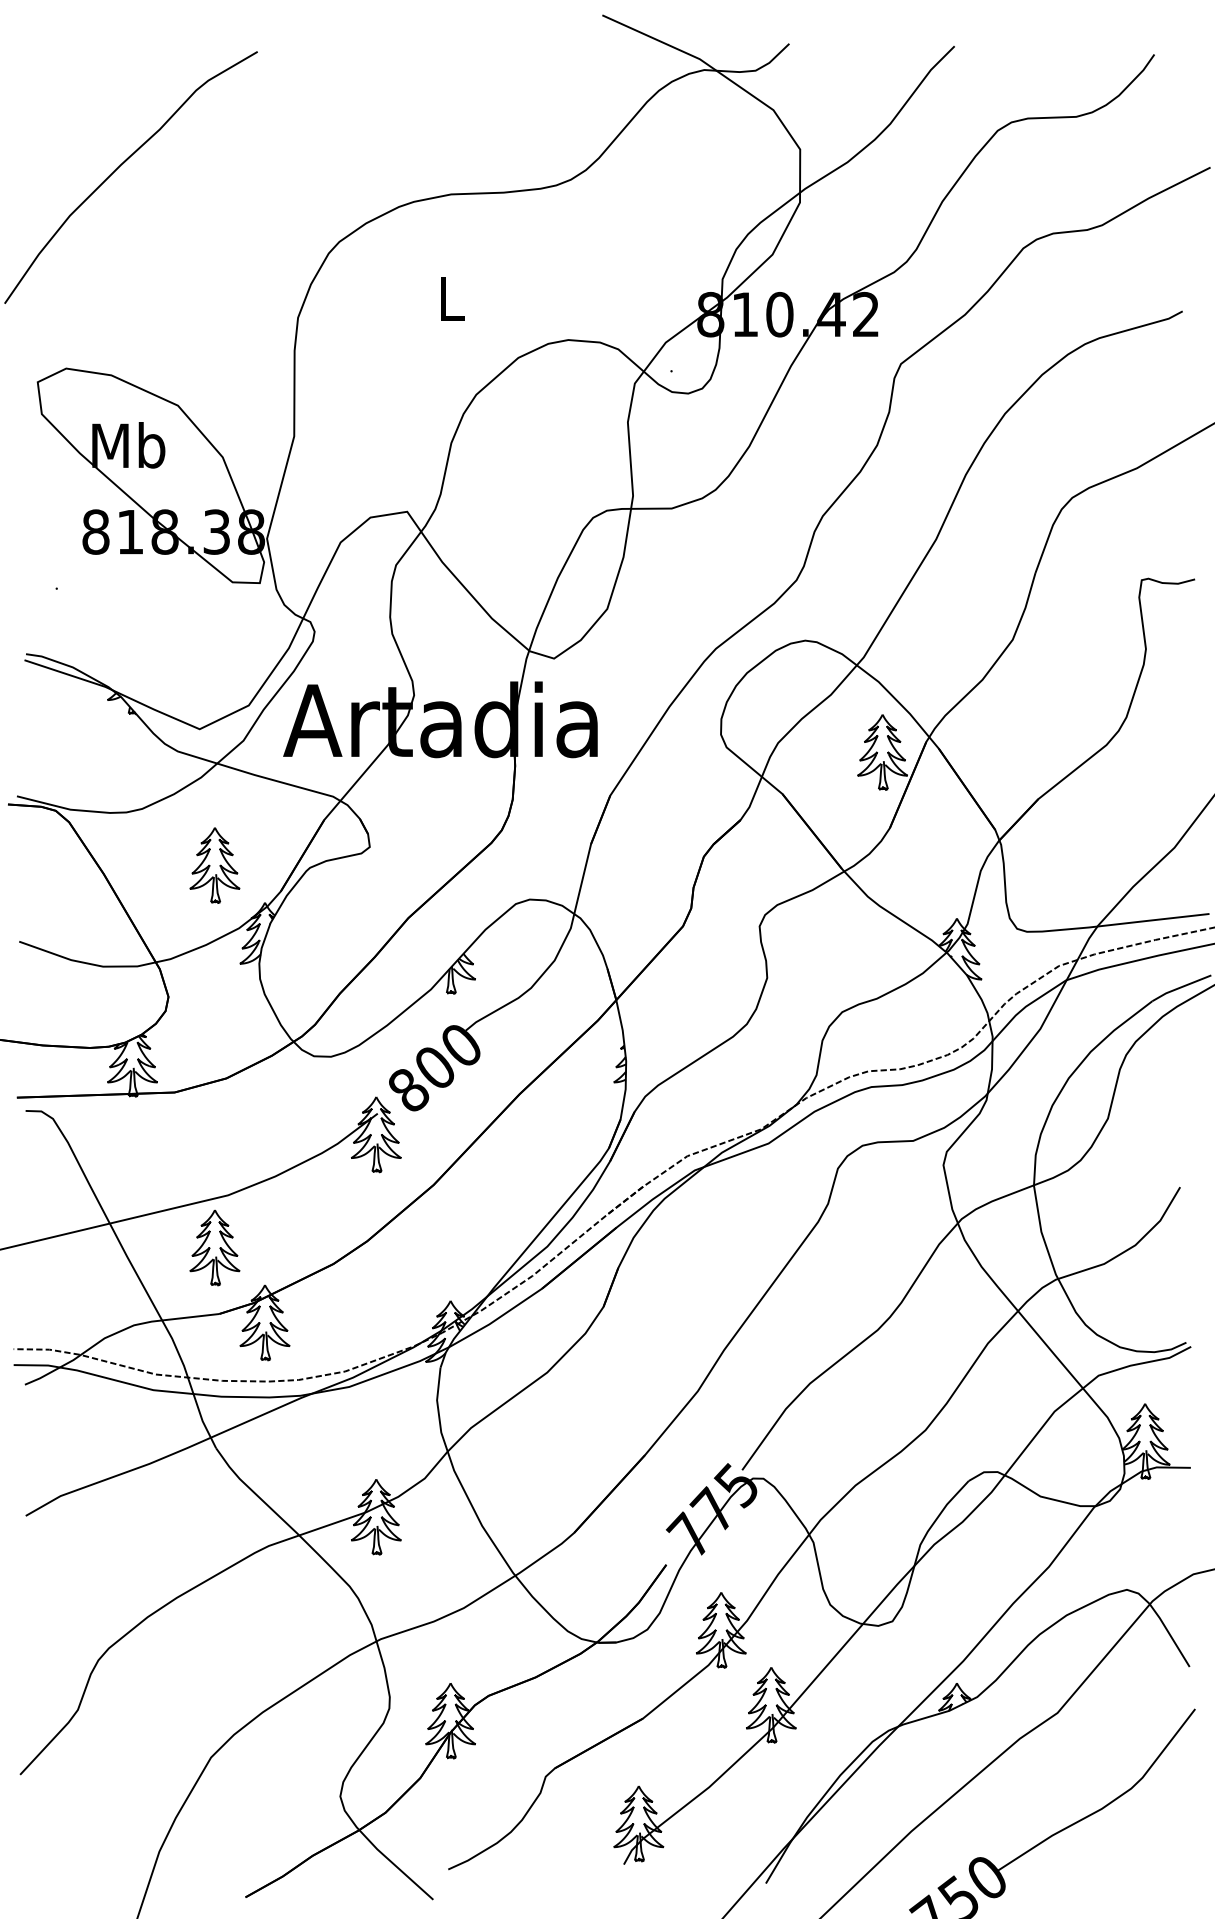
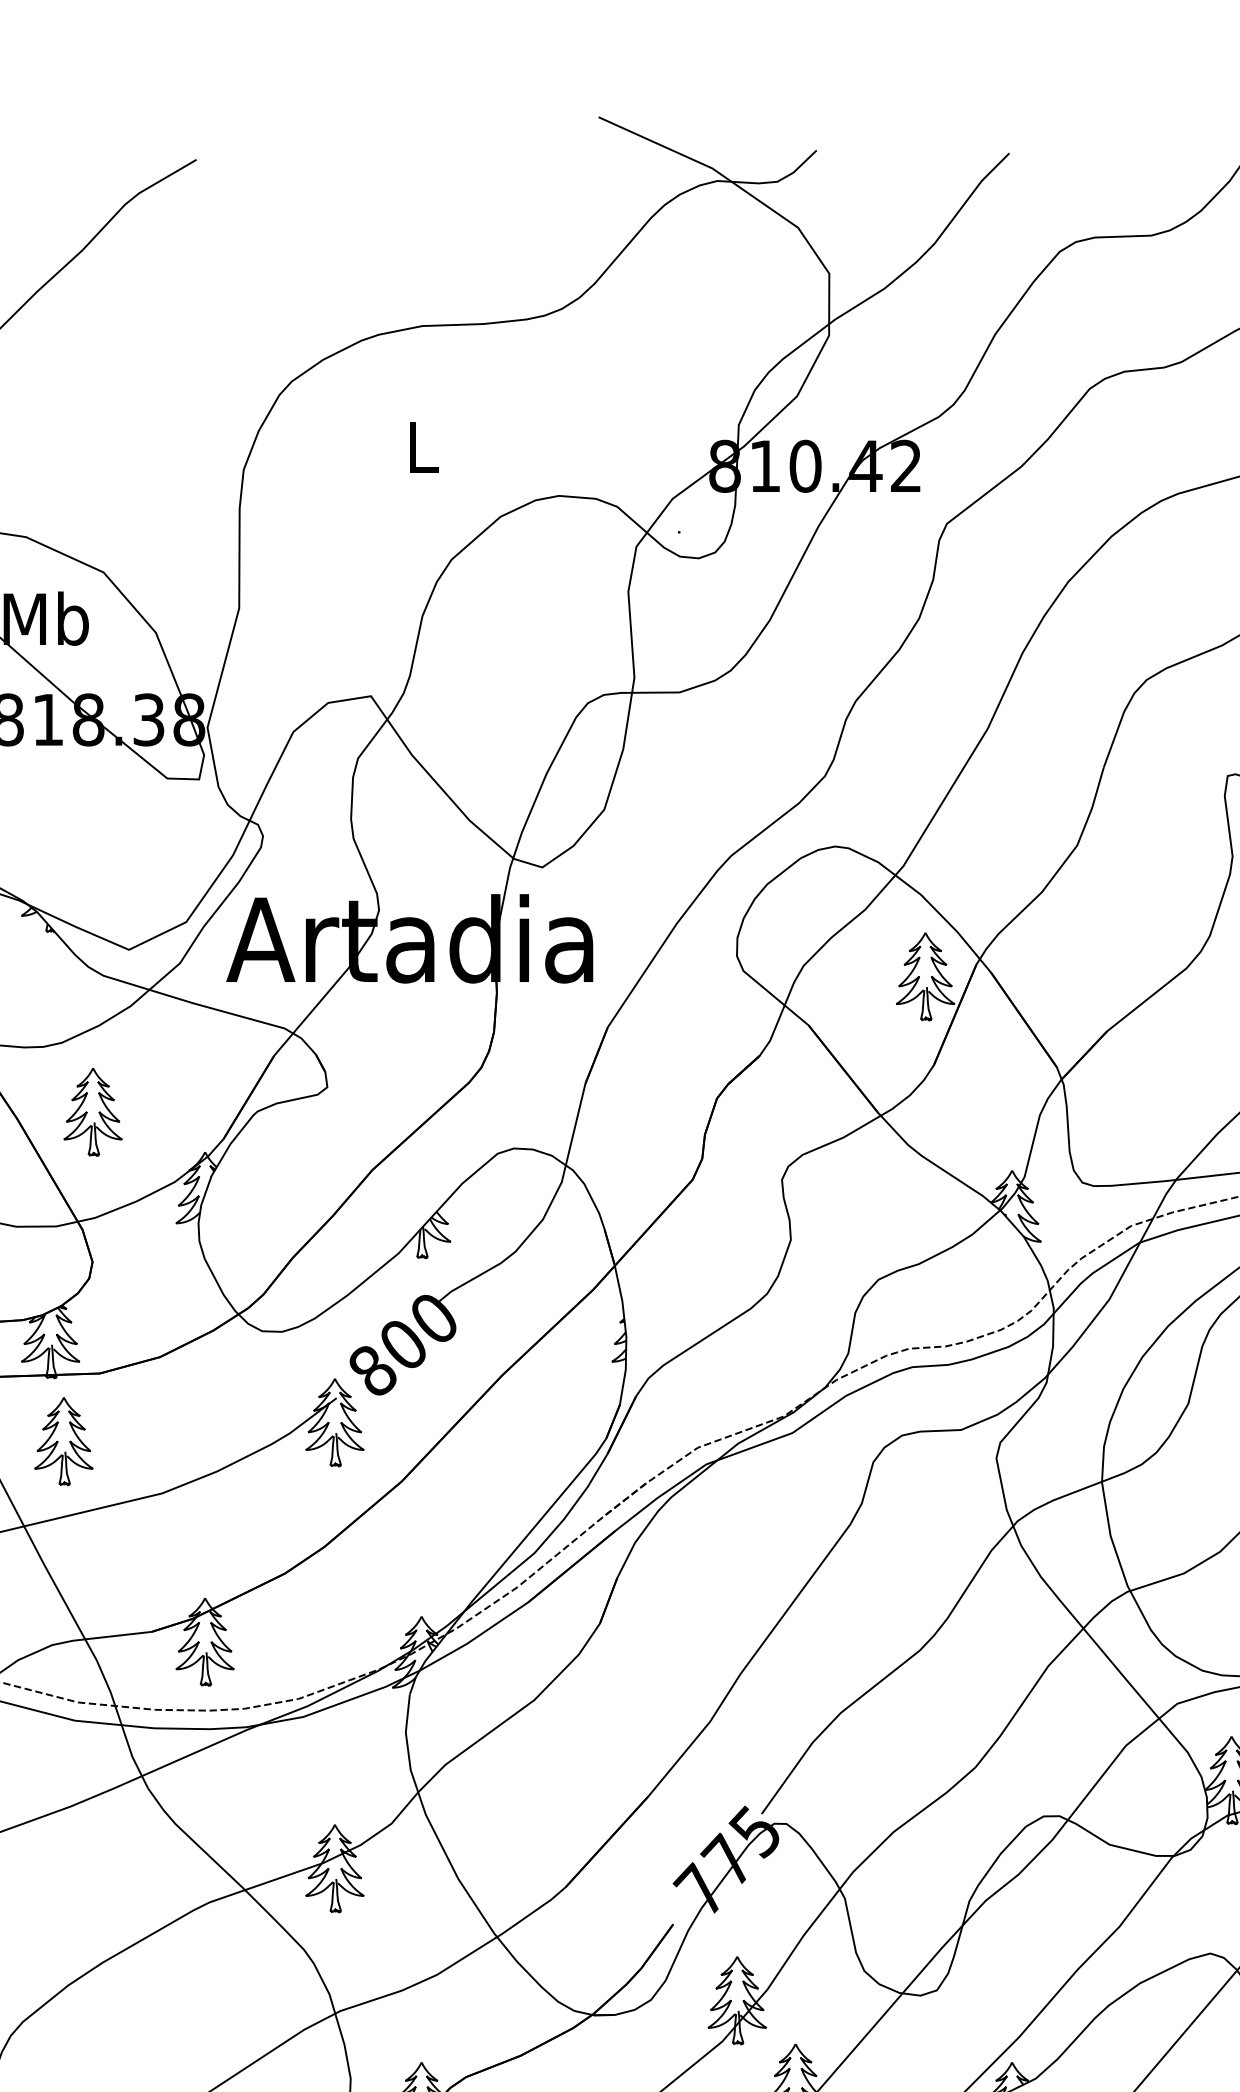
part: (214, 865) -> (92, 1112), moved
part: (214, 1247) -> (63, 1441), moved

